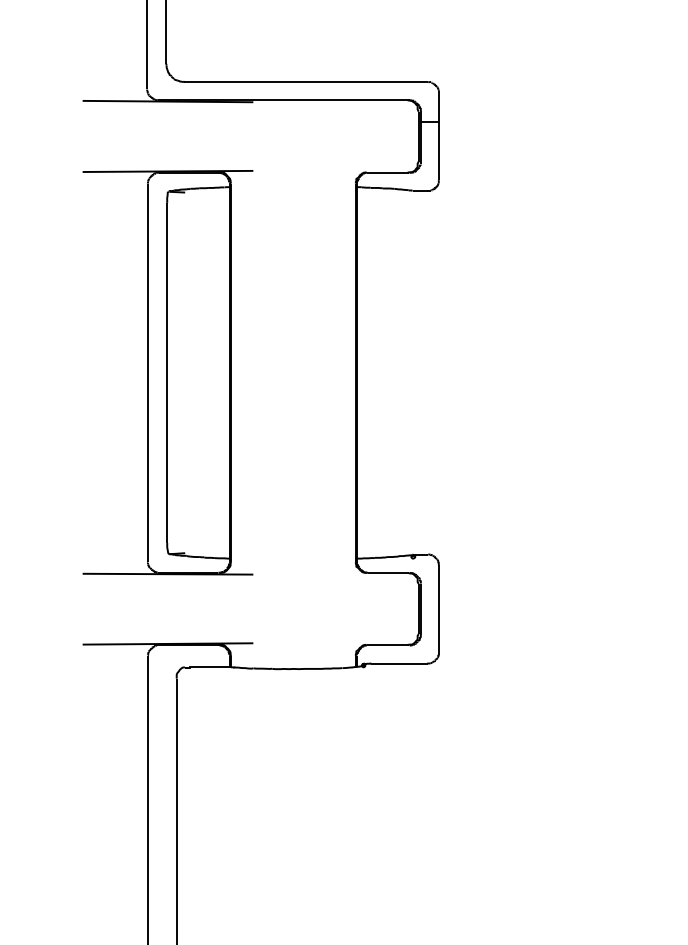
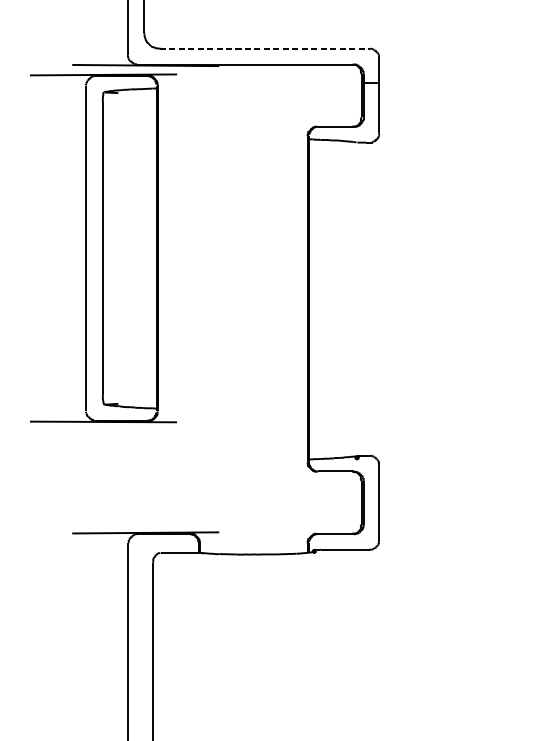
line: (306, 82) -> (265, 49), solid -> dashed
part: (167, 372) -> (103, 248), moved

